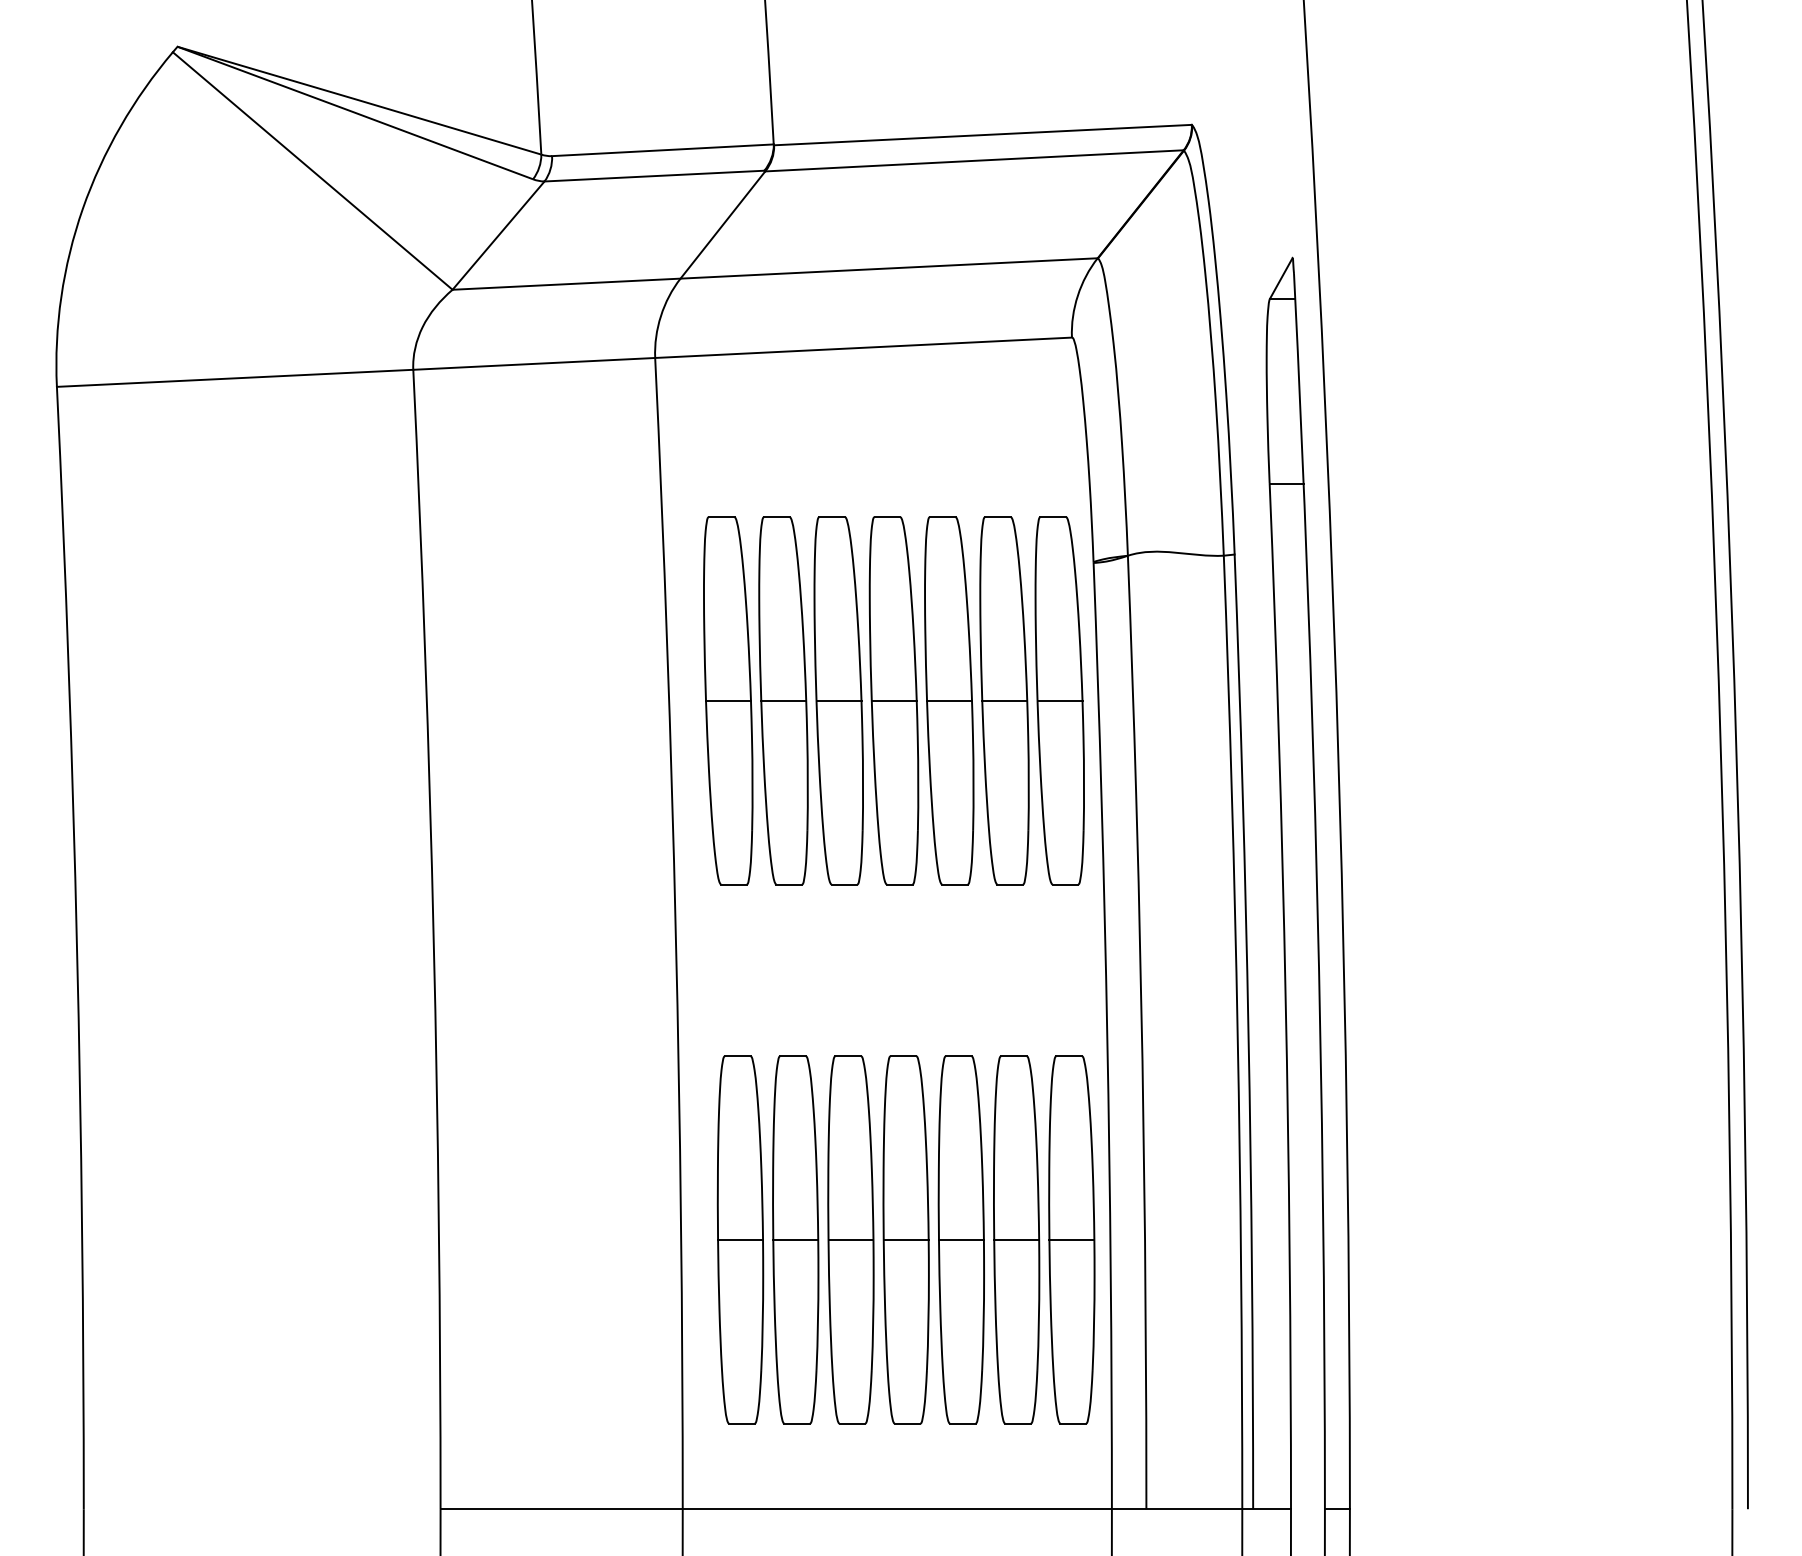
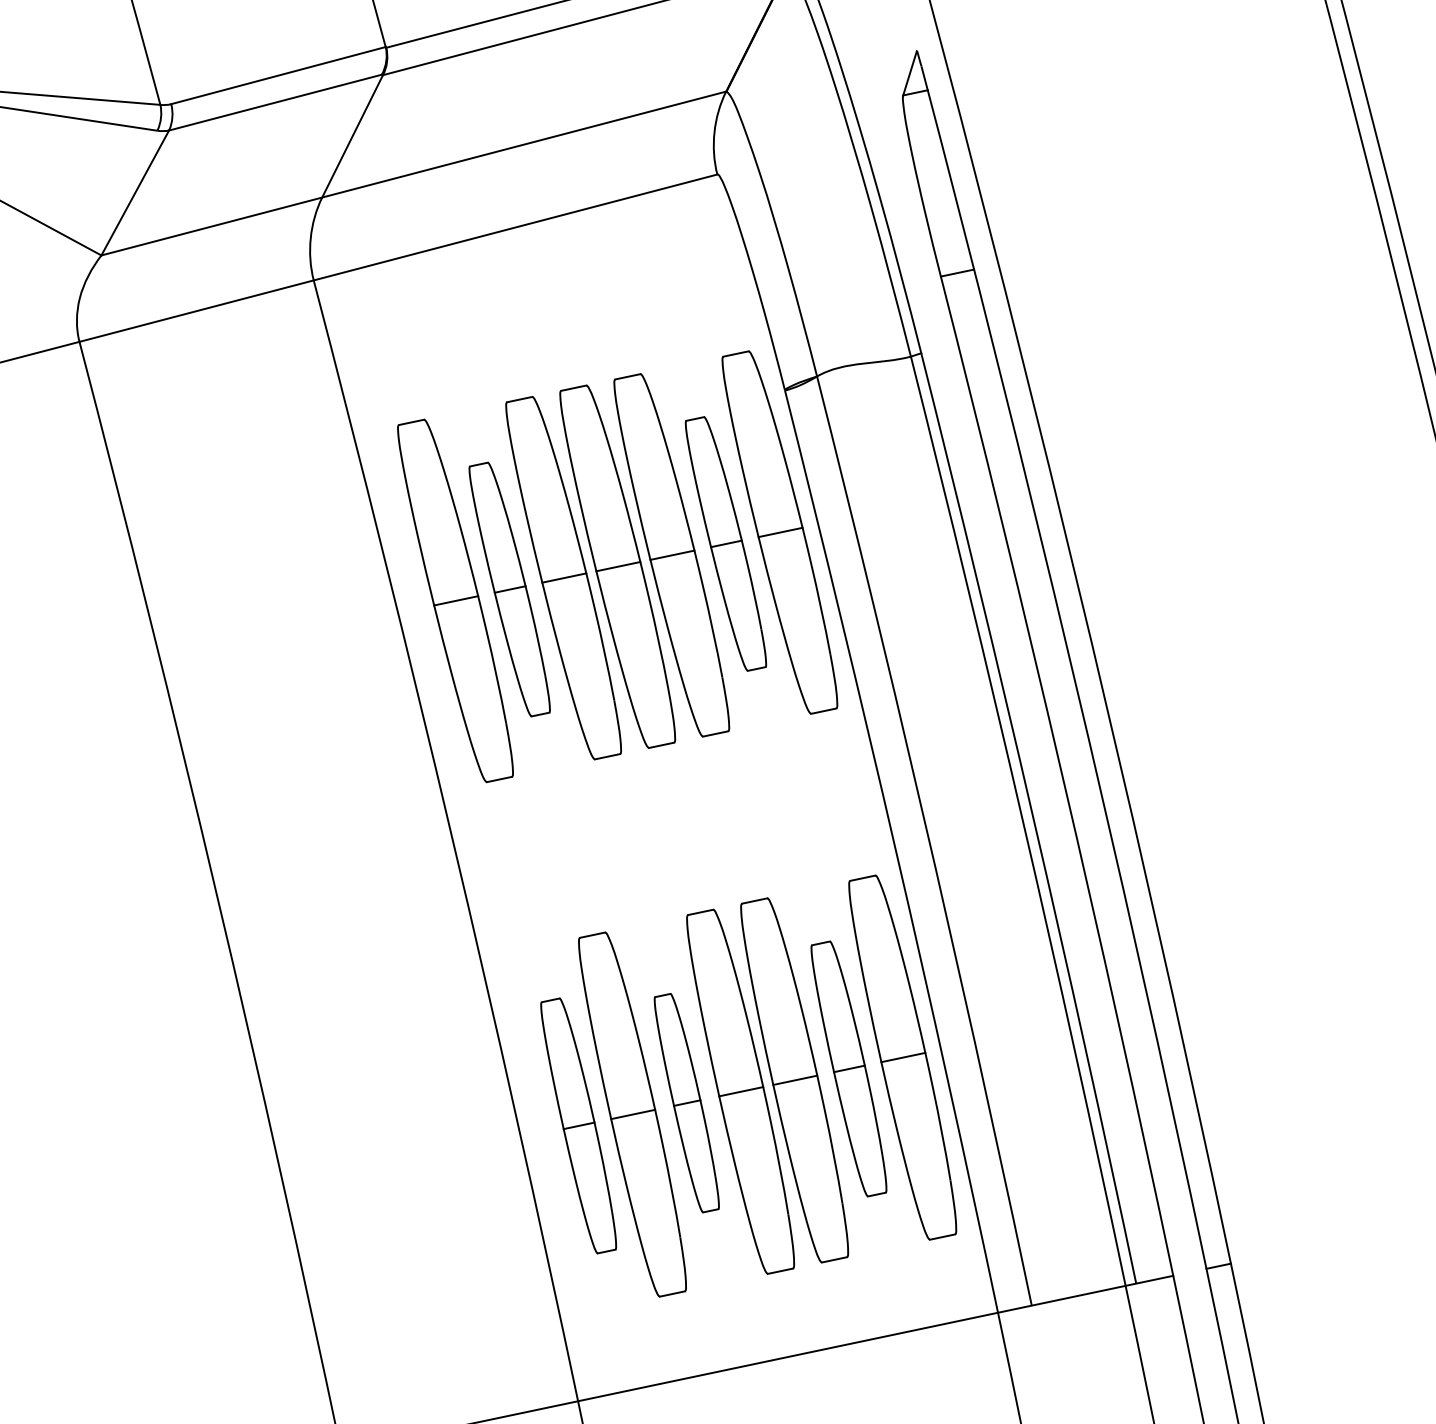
part: (783, 700) -> (509, 589), size x0.7
part: (1004, 700) -> (726, 543), size x0.7
part: (740, 1239) -> (578, 1125), size x0.7
part: (850, 1239) -> (686, 1102), size x0.6
part: (1016, 1239) -> (849, 1068), size x0.7

